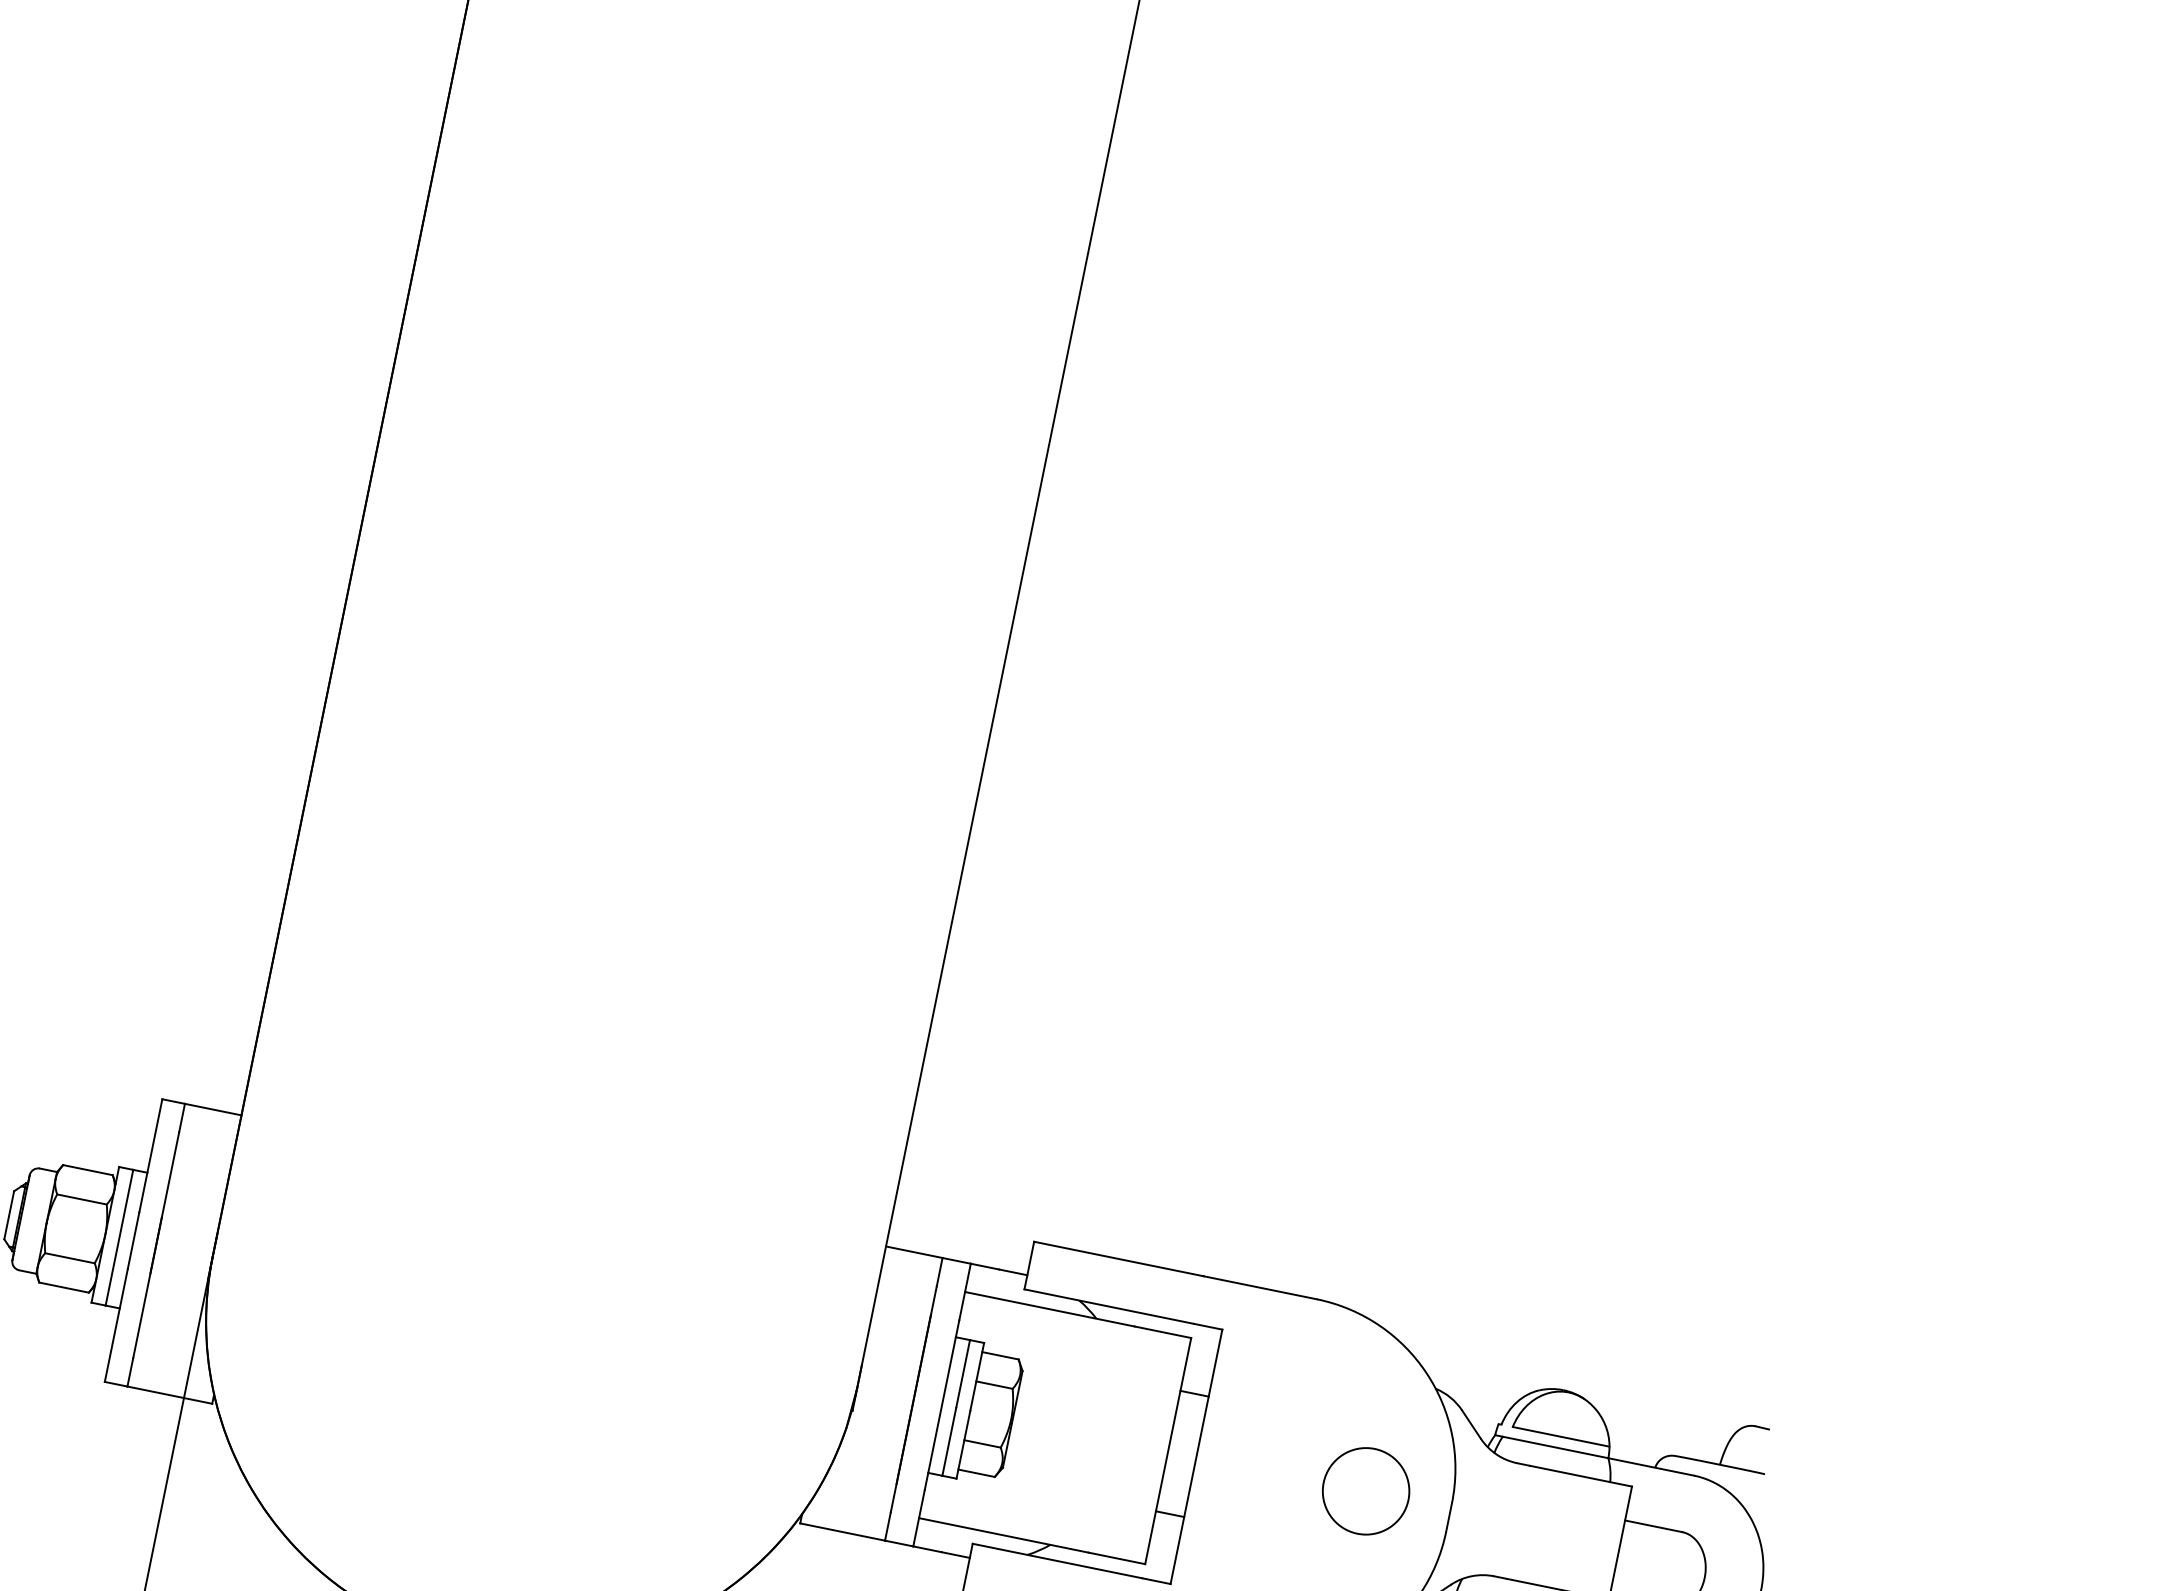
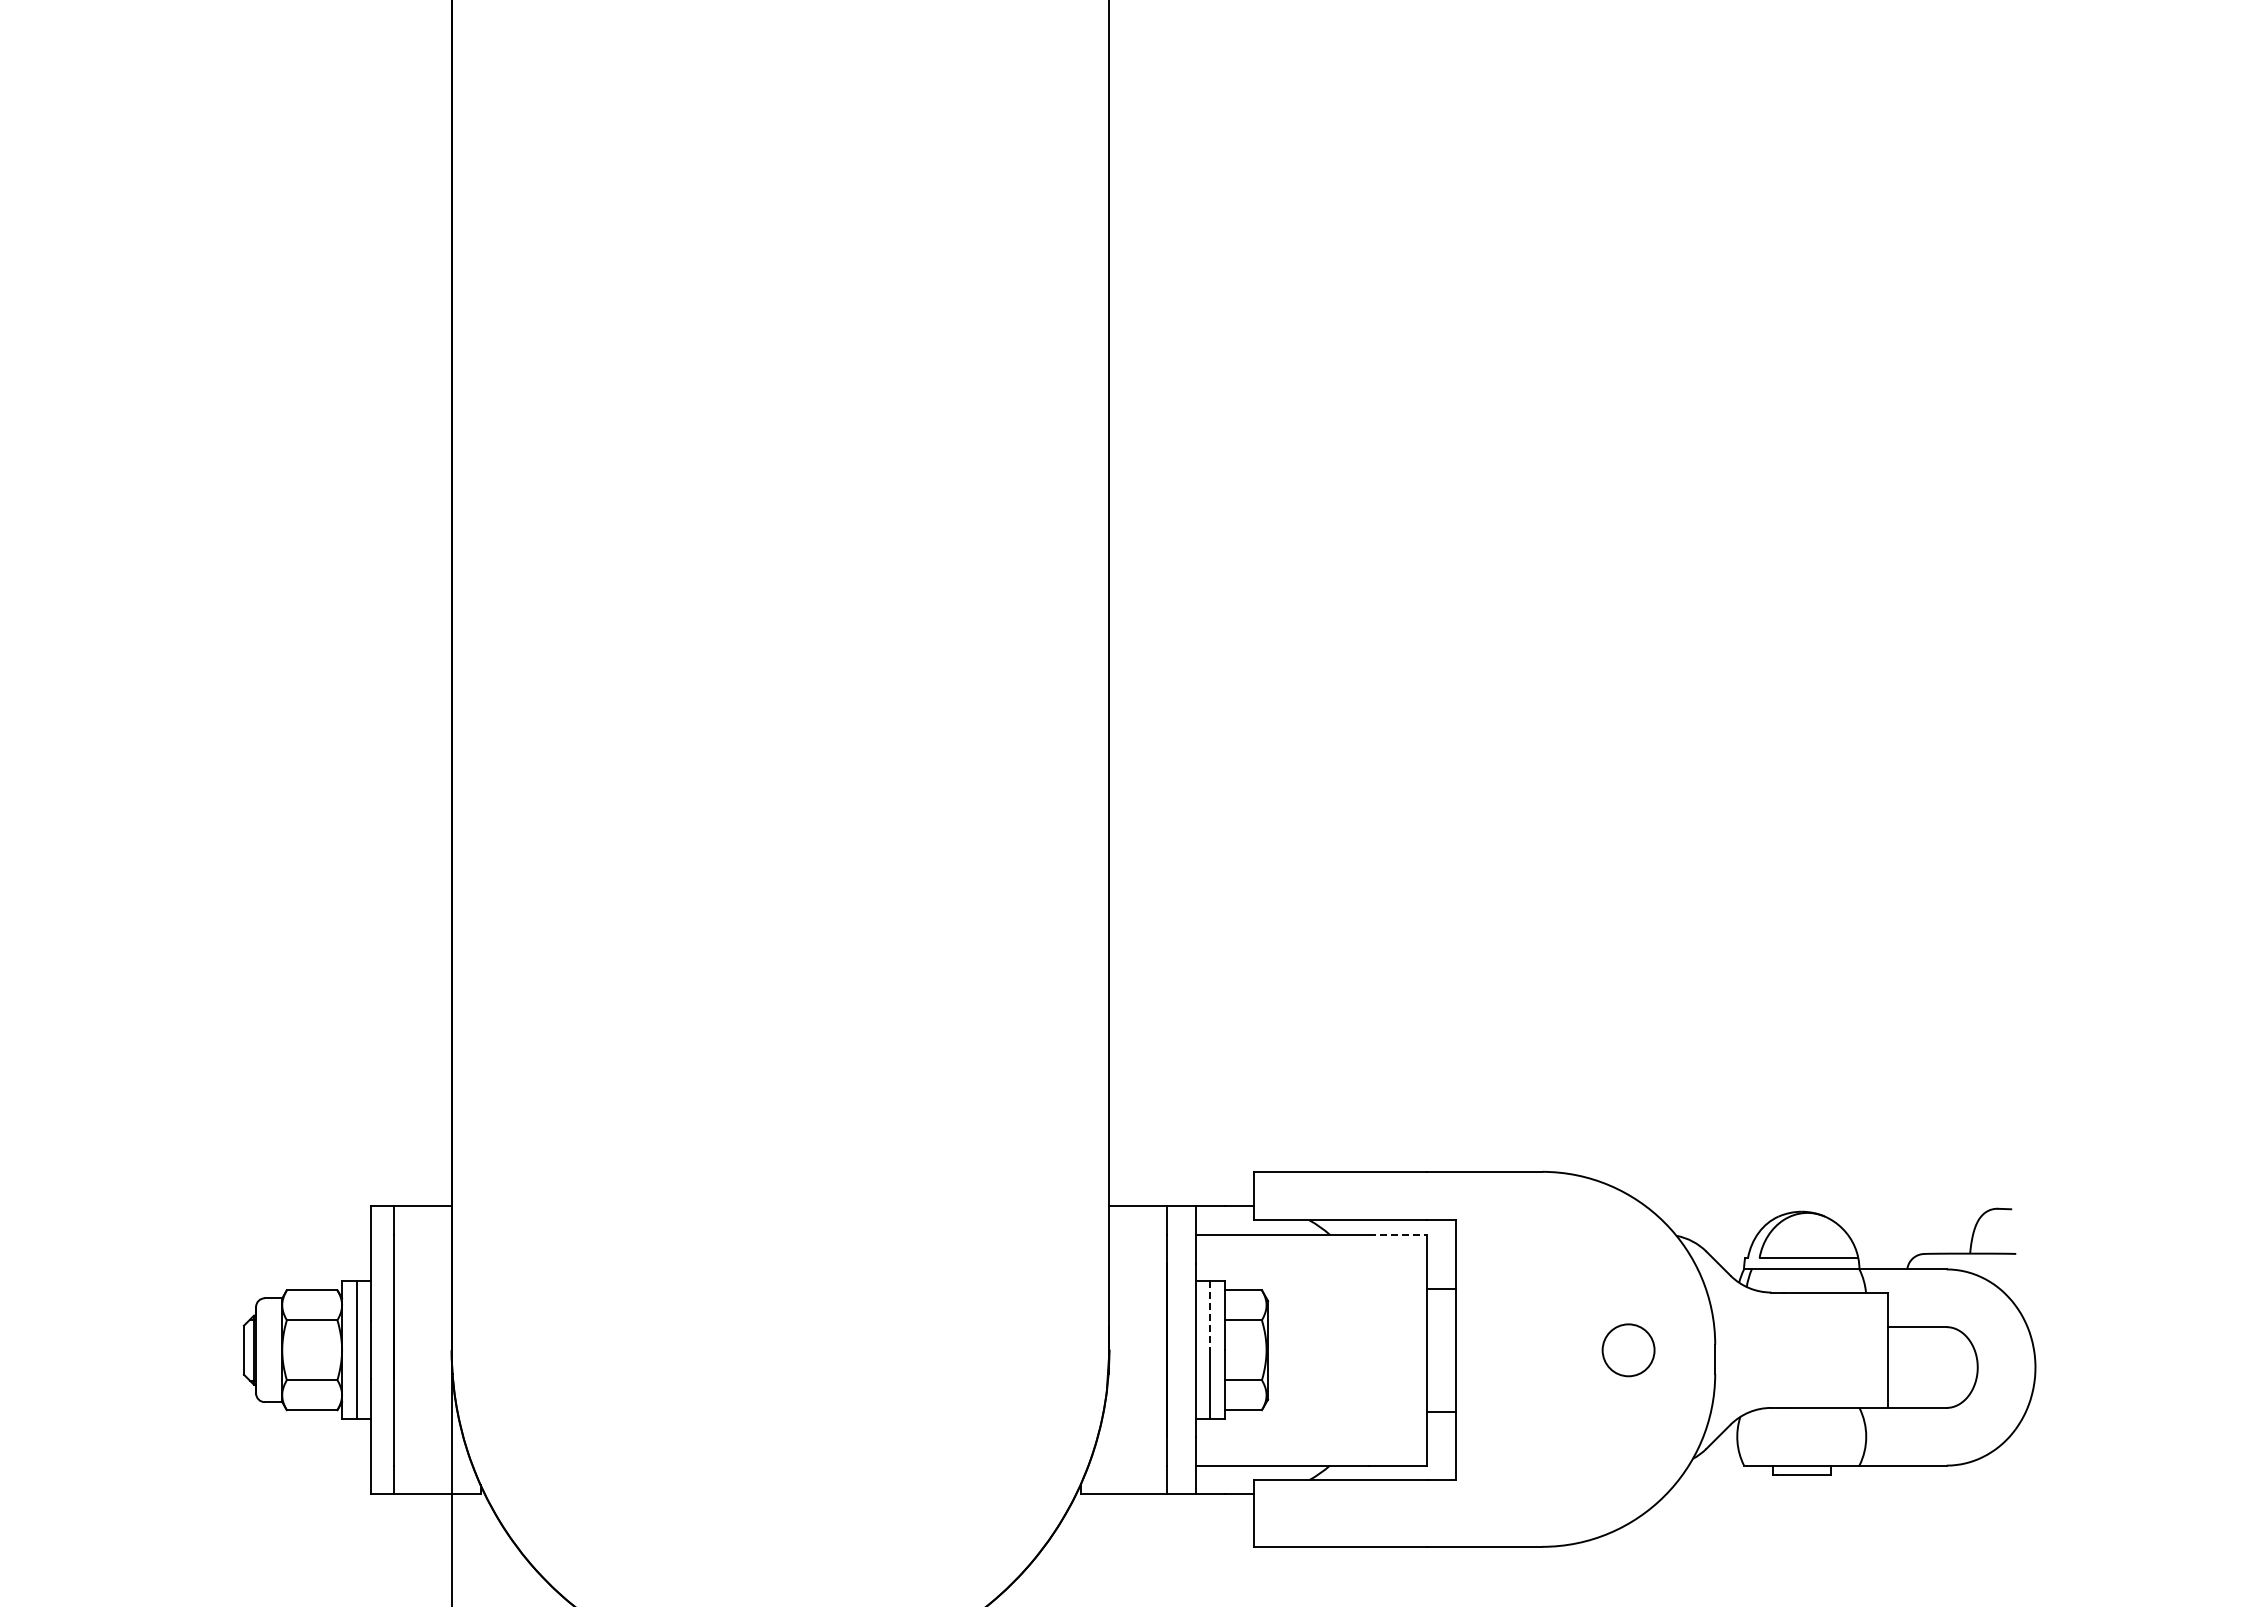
line: (1162, 1331) -> (1397, 1234), solid -> dashed
line: (963, 1373) -> (1210, 1315), solid -> dashed
circle: (1365, 1491) -> (1628, 1350), size x0.6

